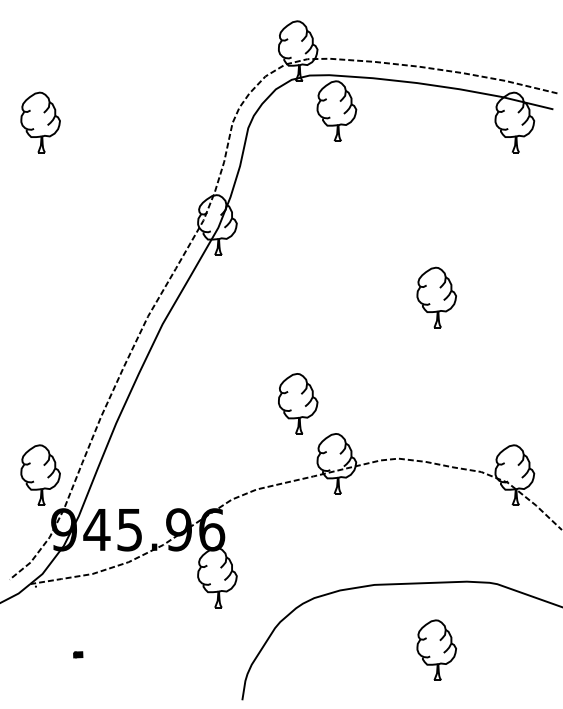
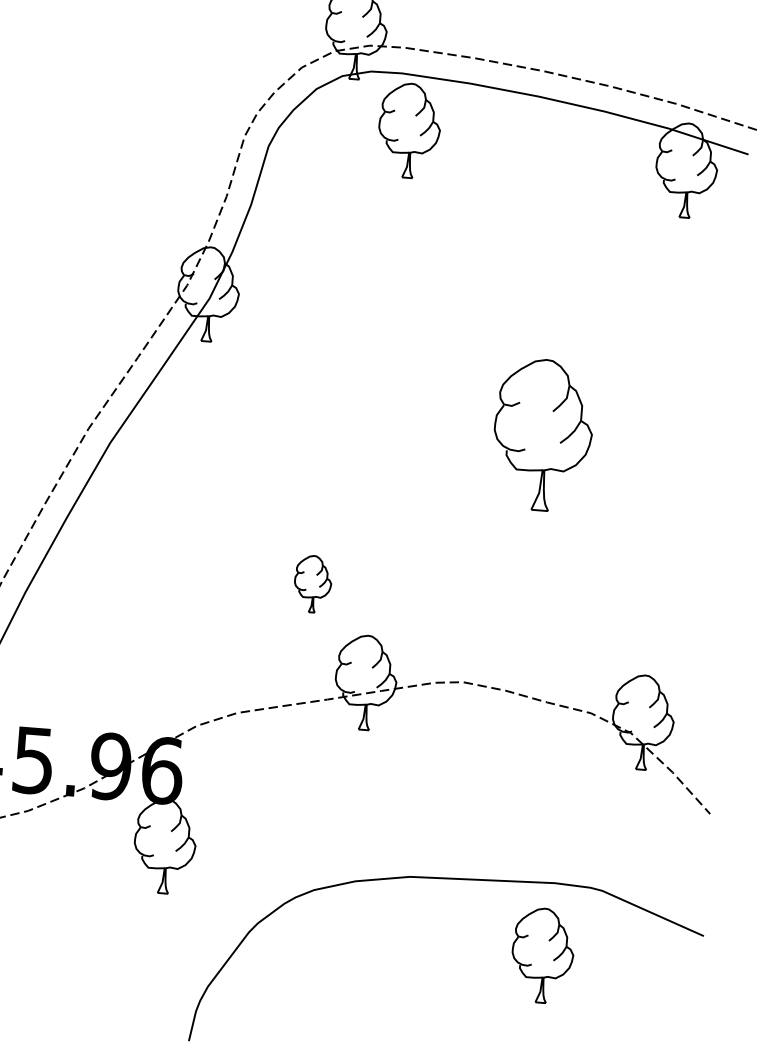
part: (436, 297) -> (542, 434), size x1.6
part: (298, 403) -> (313, 583), size x0.6
part: (436, 649) -> (542, 954), moved

